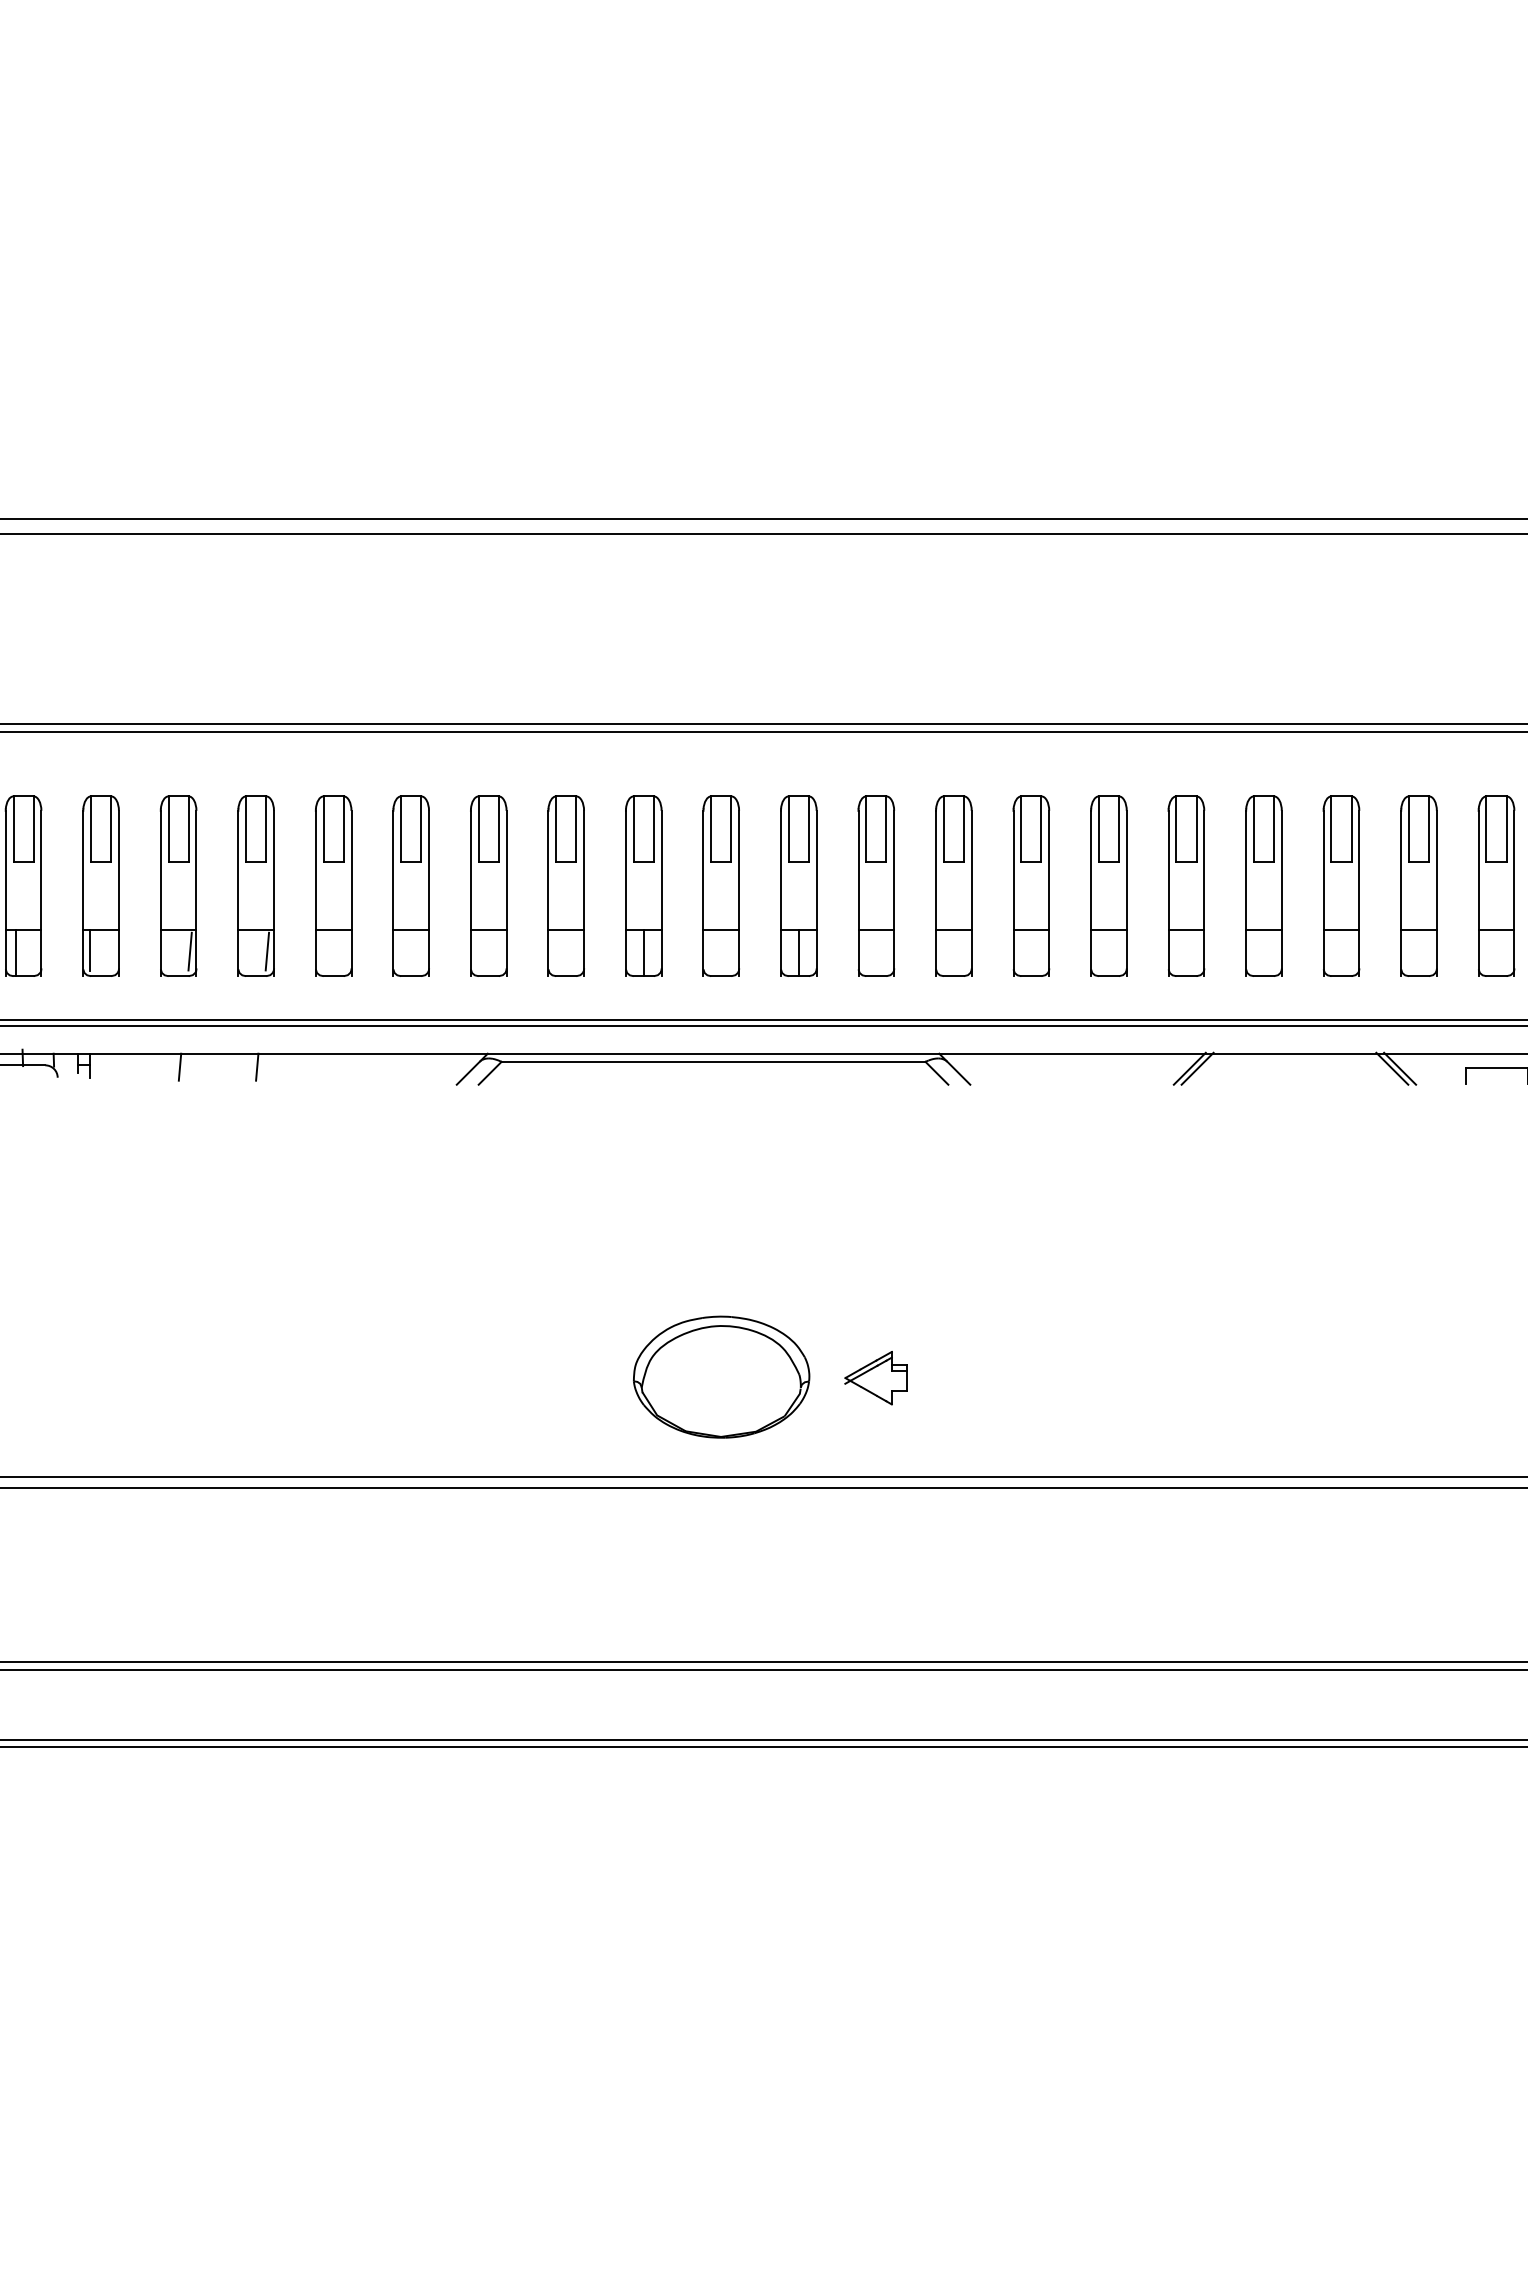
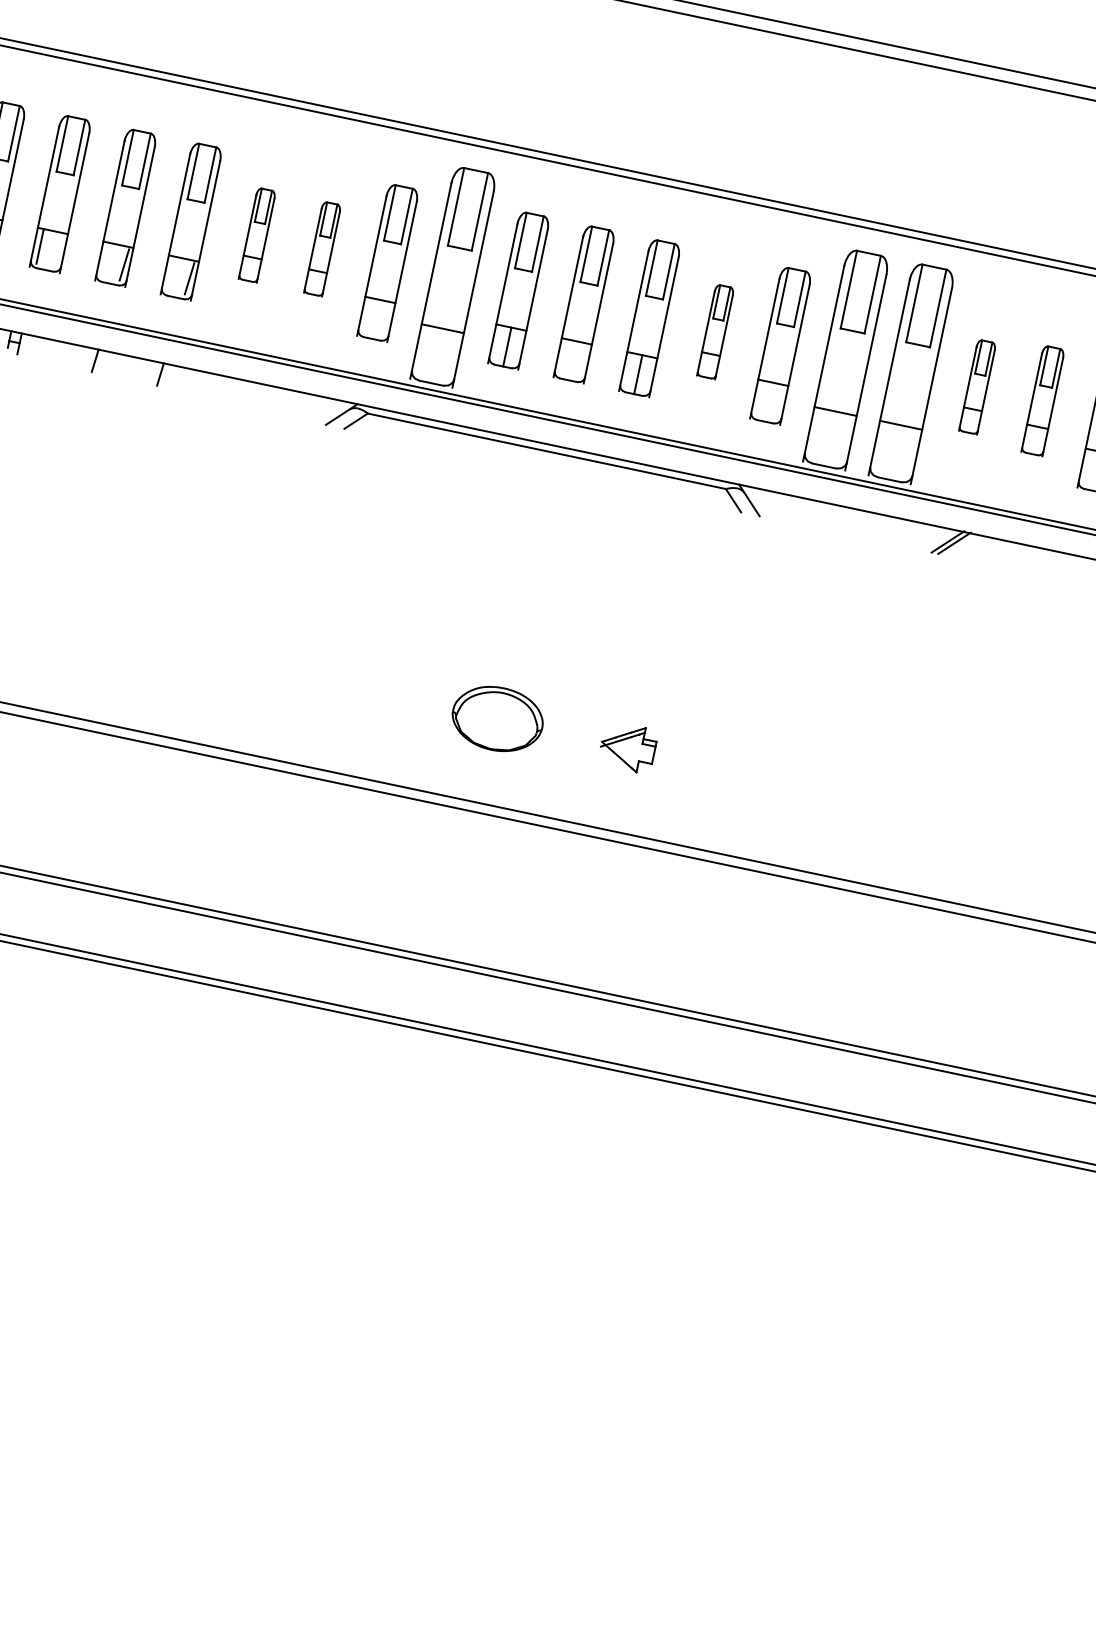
part: (333, 885) -> (257, 234), size x0.6
part: (410, 885) -> (322, 248), size x0.6
part: (565, 885) -> (453, 275), size x1.4
part: (876, 885) -> (715, 331), size x0.6
part: (1031, 885) -> (846, 358), size x1.4
part: (1108, 885) -> (911, 372), size x1.4
part: (1186, 885) -> (977, 386), size x0.6
part: (1263, 885) -> (1042, 400), size x0.7
part: (721, 1376) -> (497, 718), size x0.6

